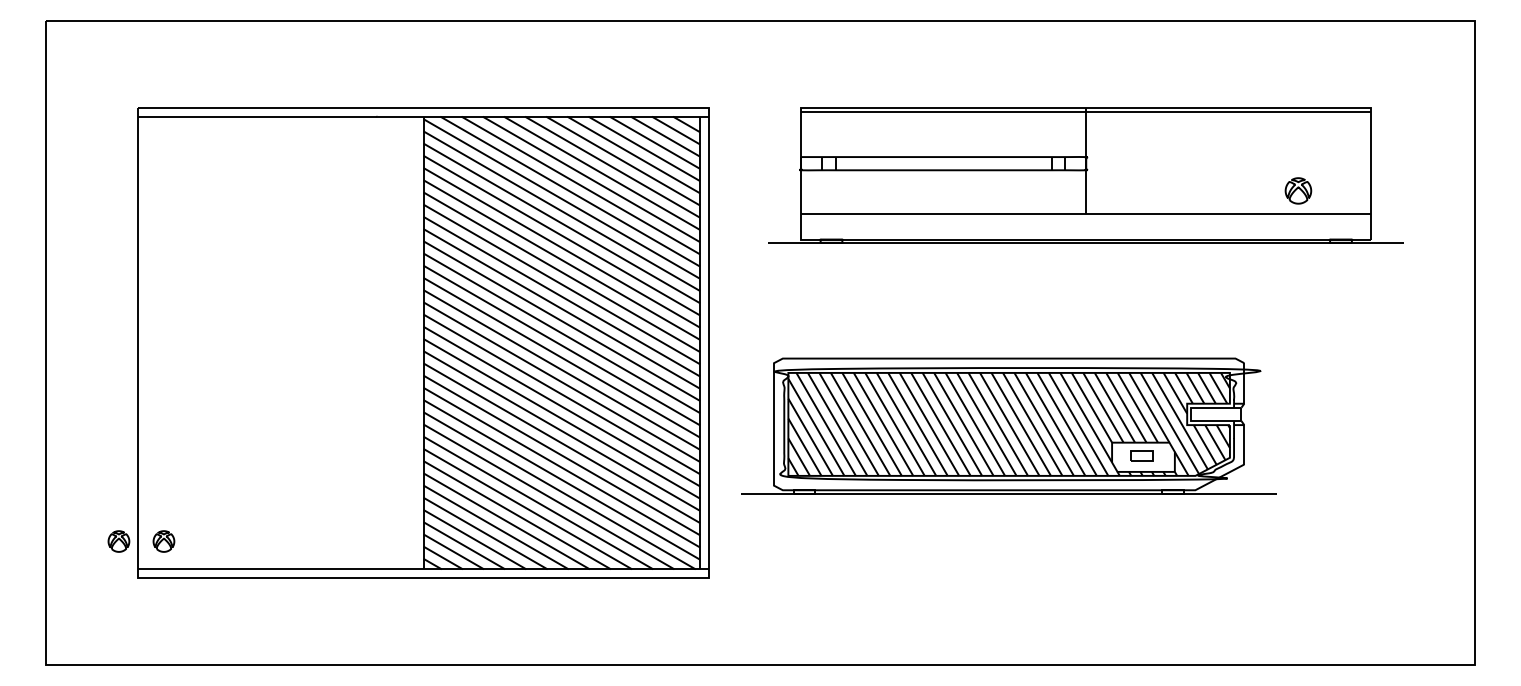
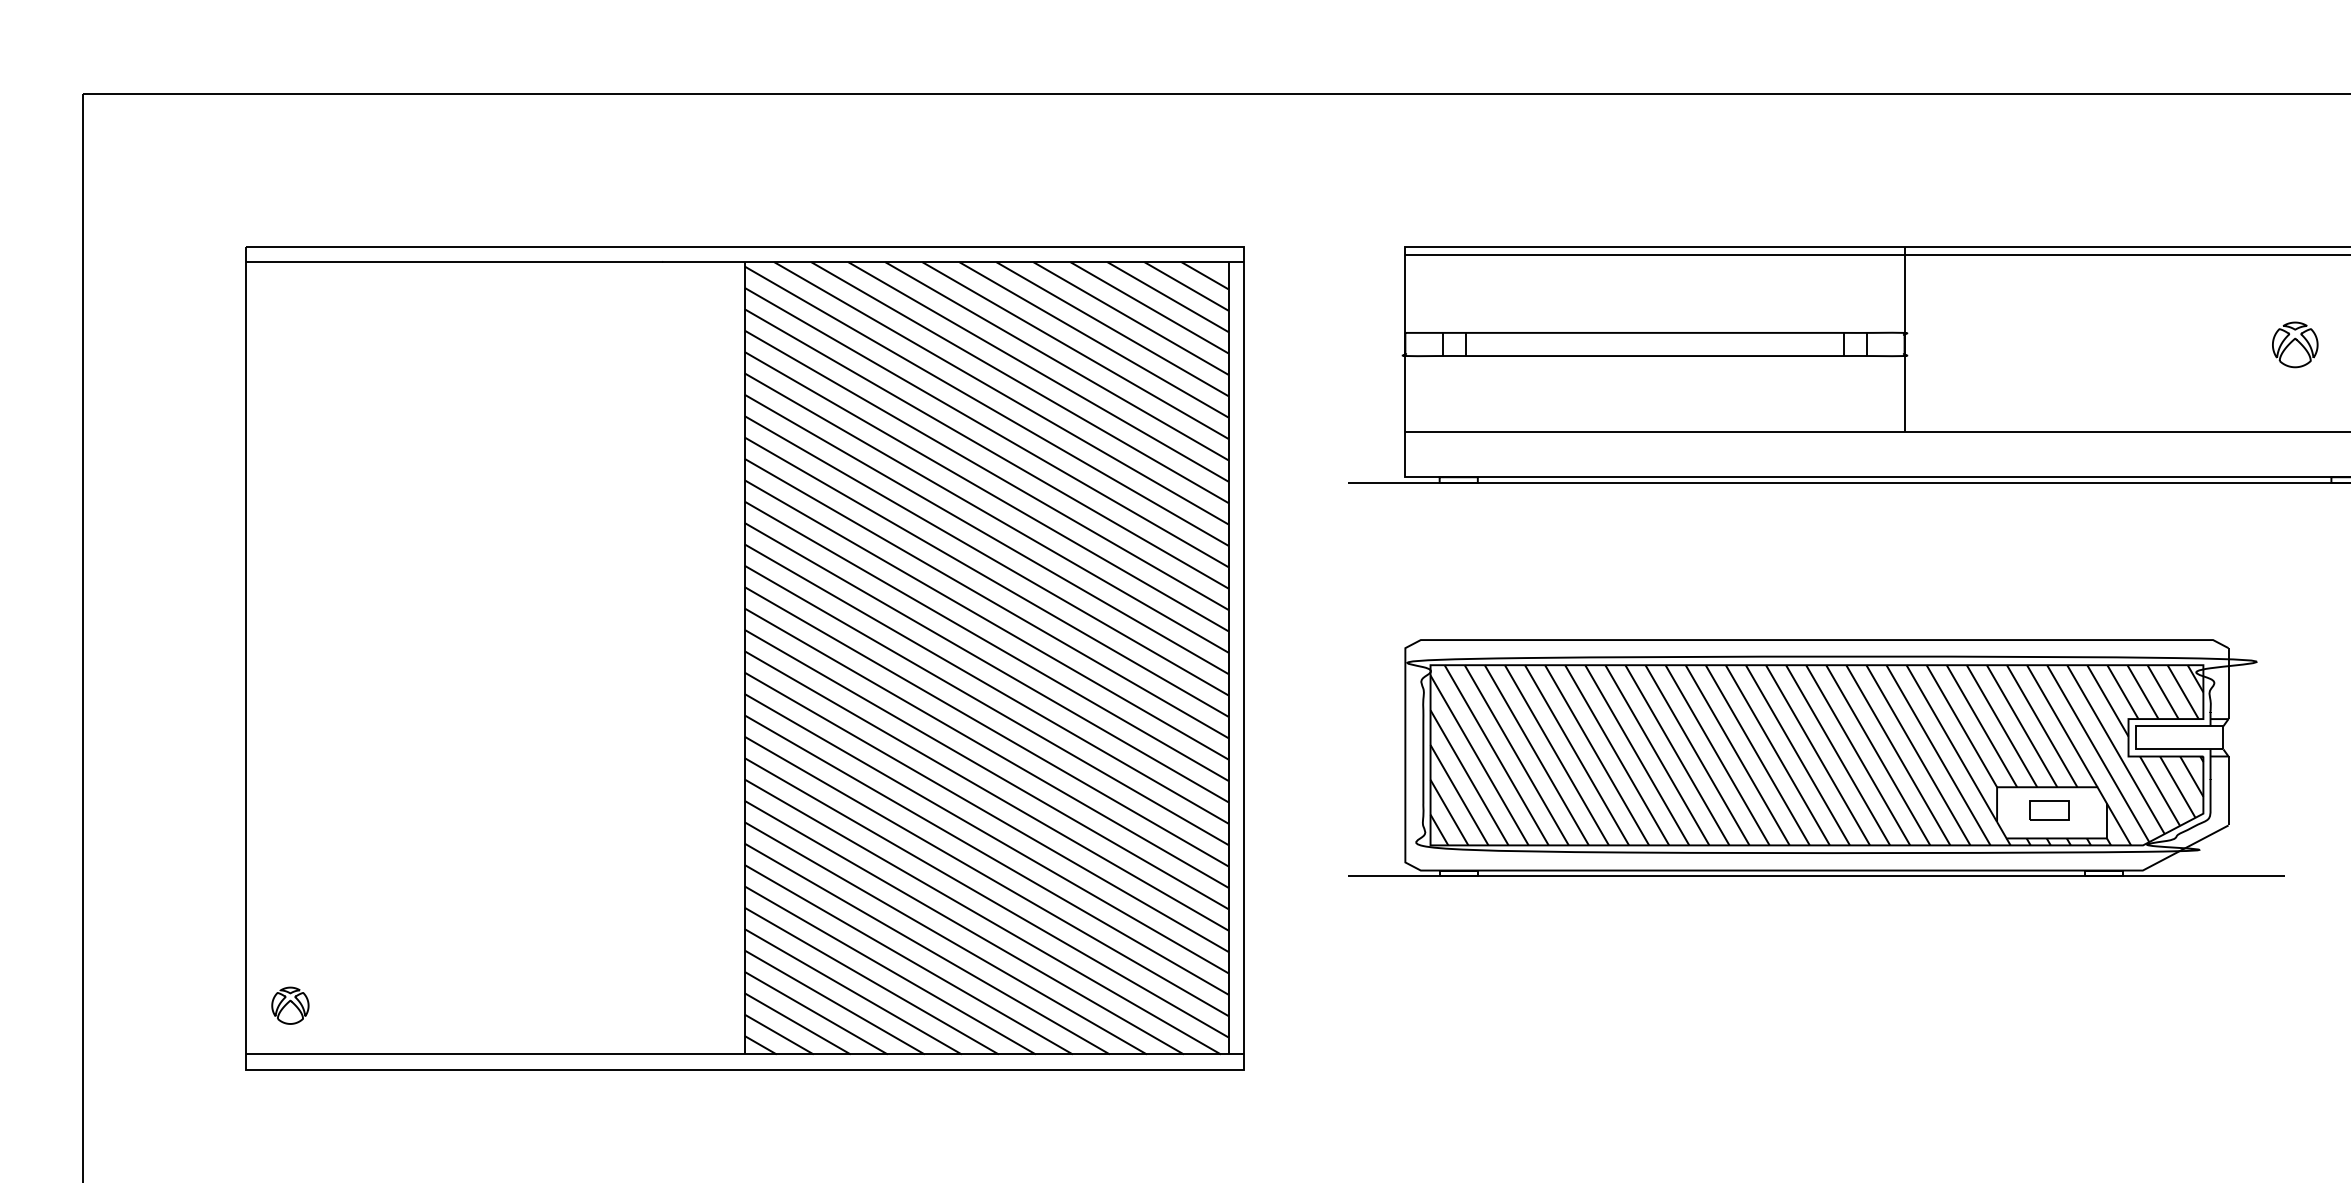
part: (1298, 190) -> (2295, 344), moved
part: (1008, 425) -> (1815, 757), moved
part: (118, 541) -> (210, 1005), removed

